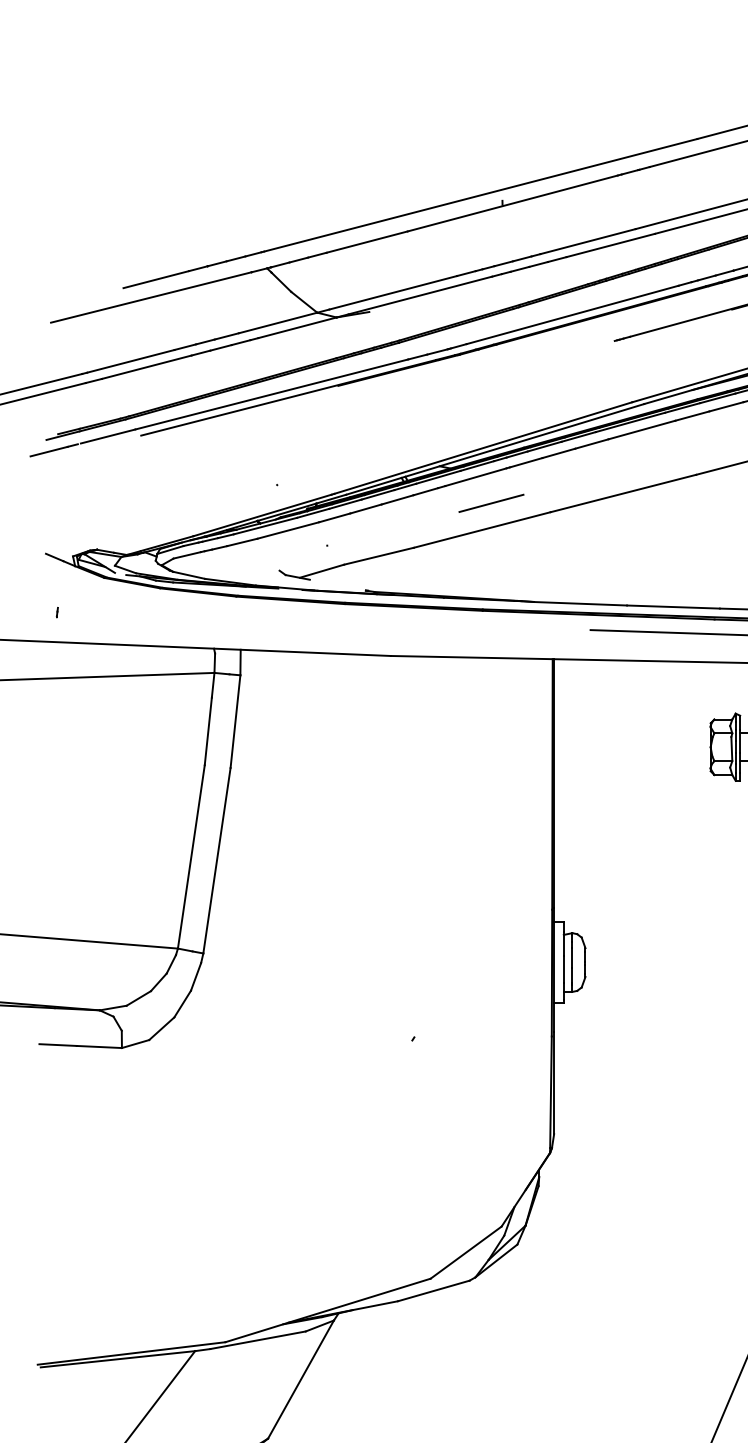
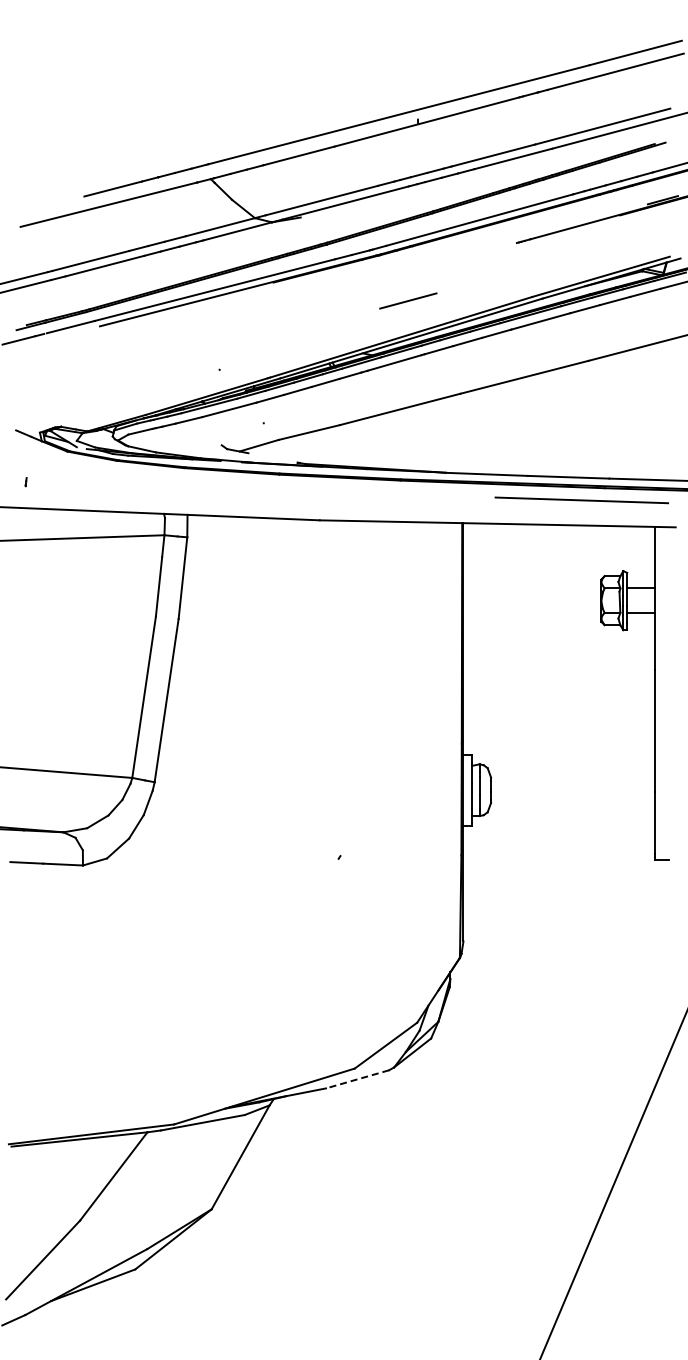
line: (491, 502) -> (408, 300), moved
line: (433, 1291) -> (357, 1079), solid -> dashed

